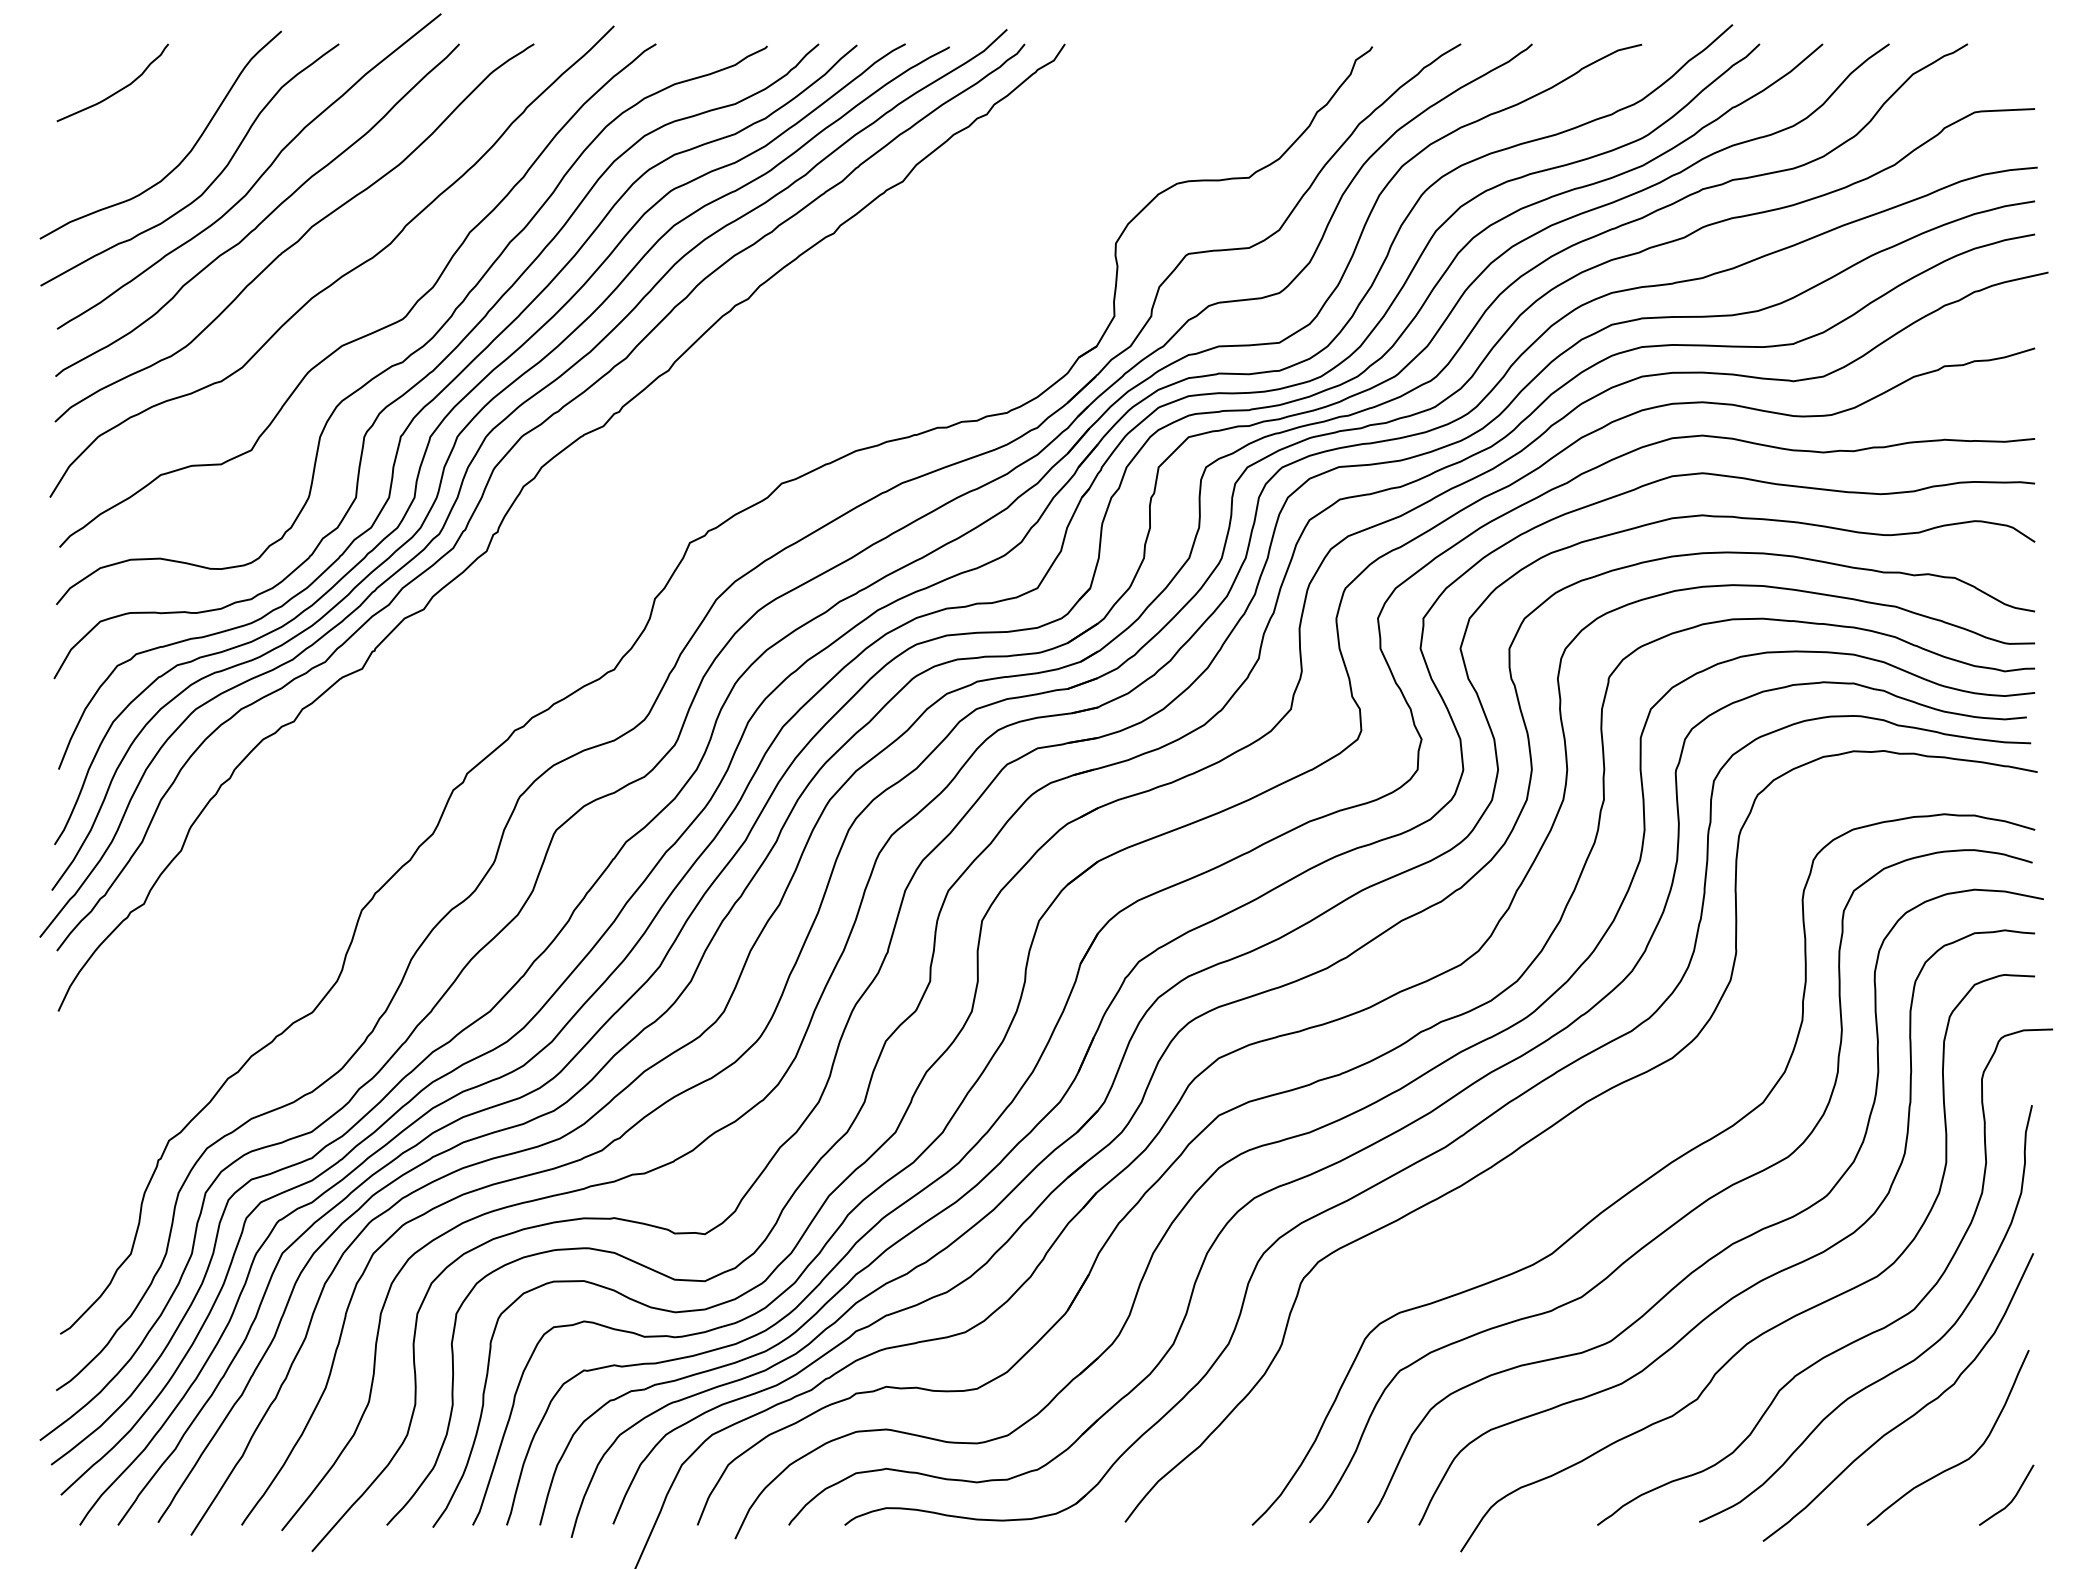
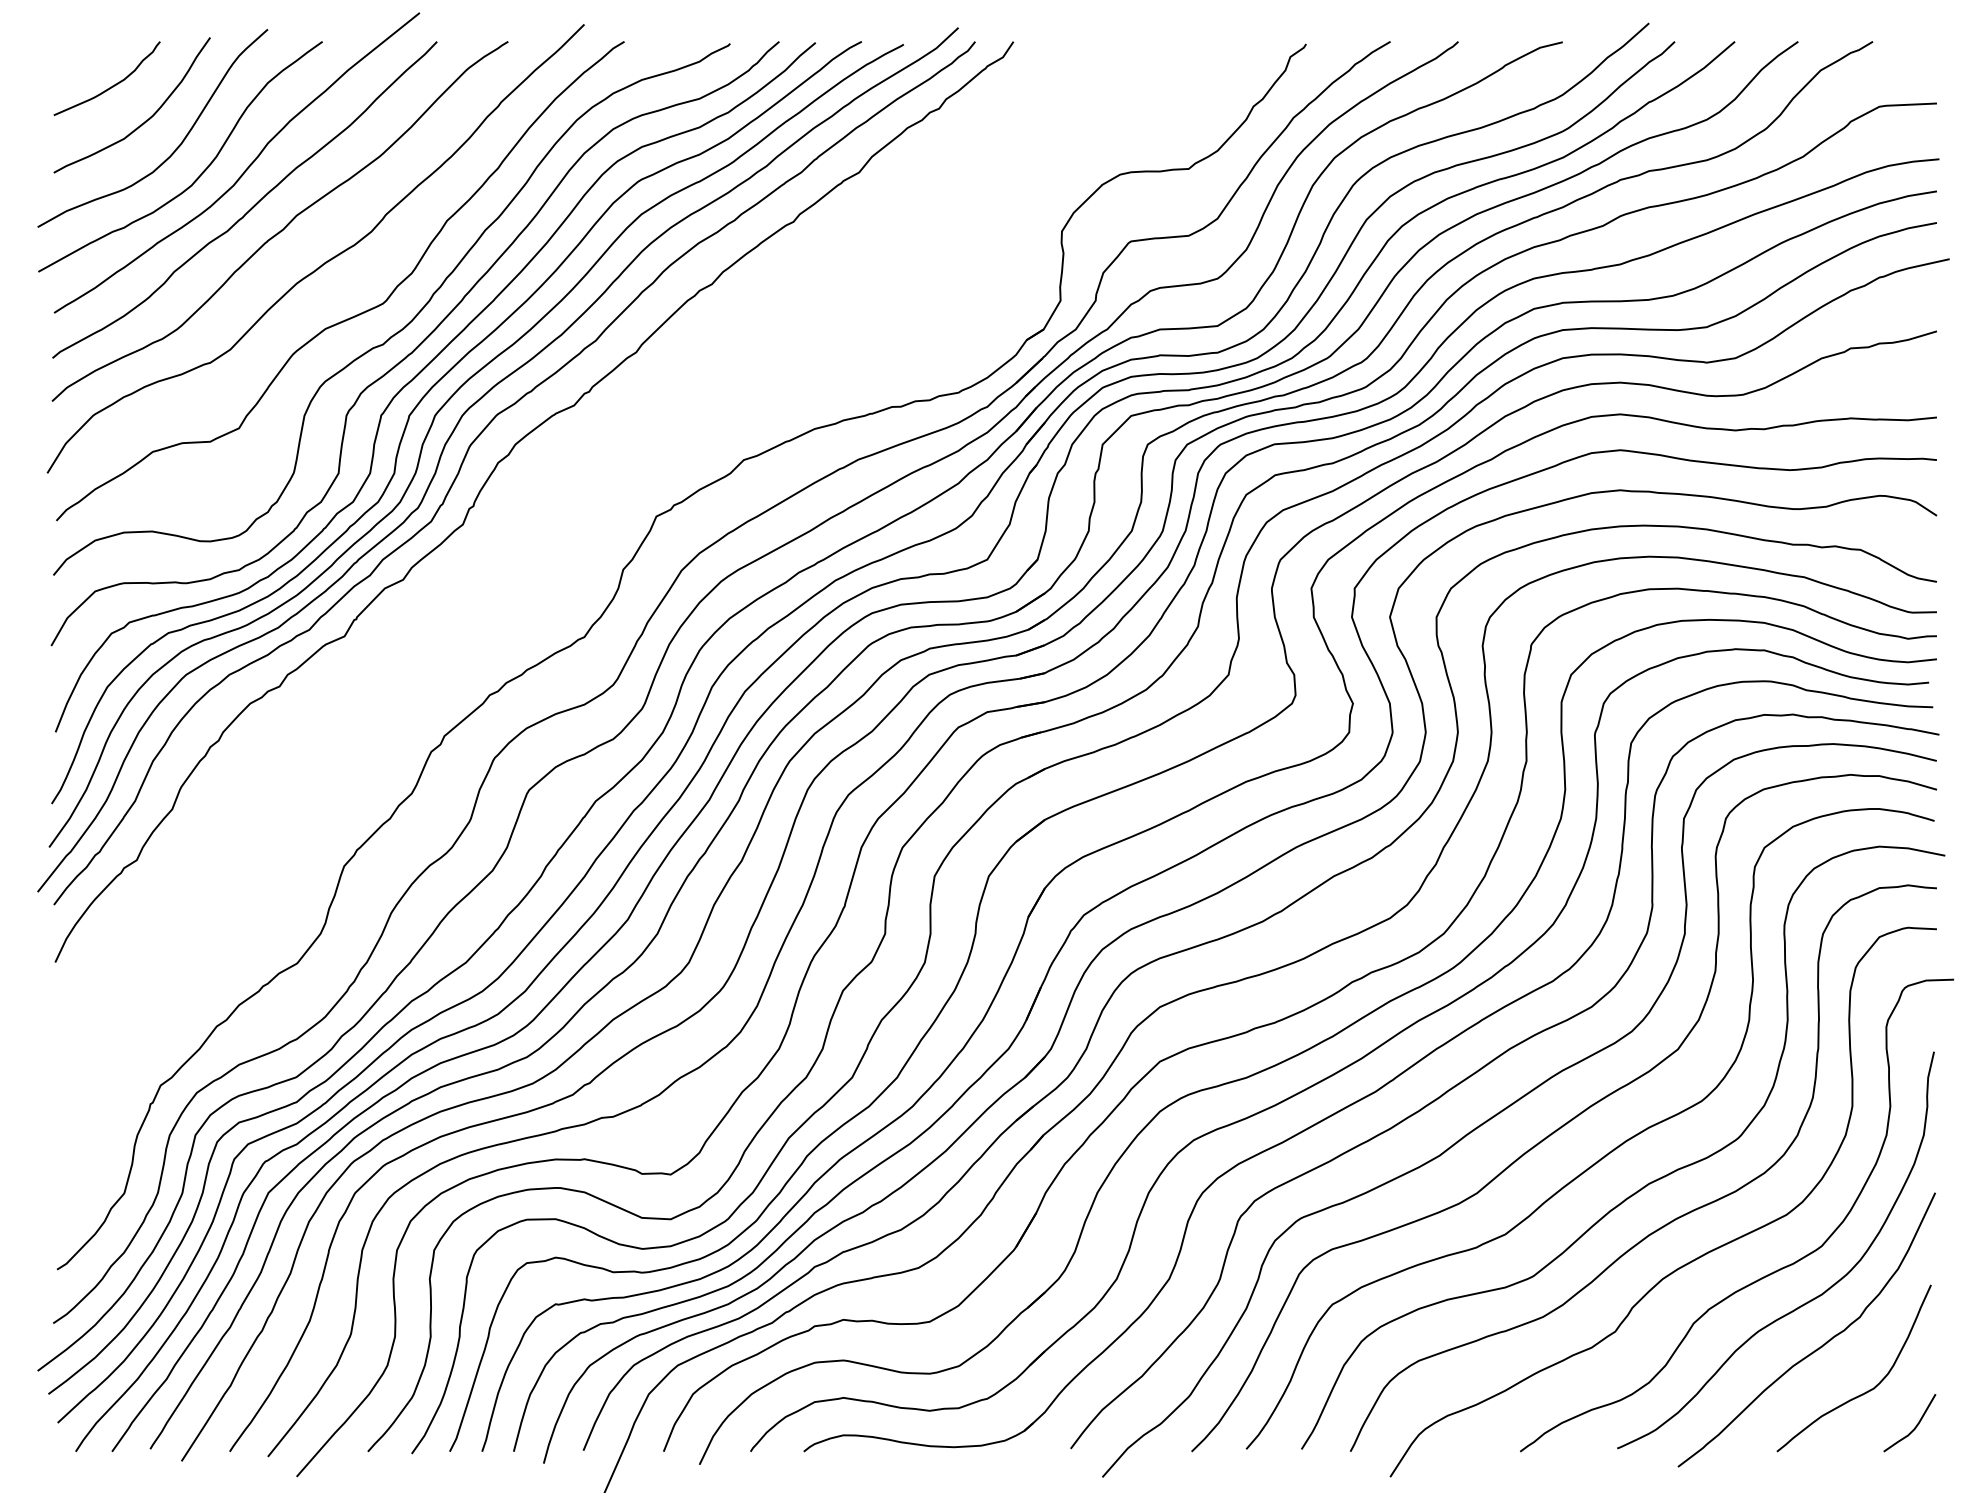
curve: (153, 126) -> (145, 120), added
curve: (1590, 1160) -> (1513, 1104), added

